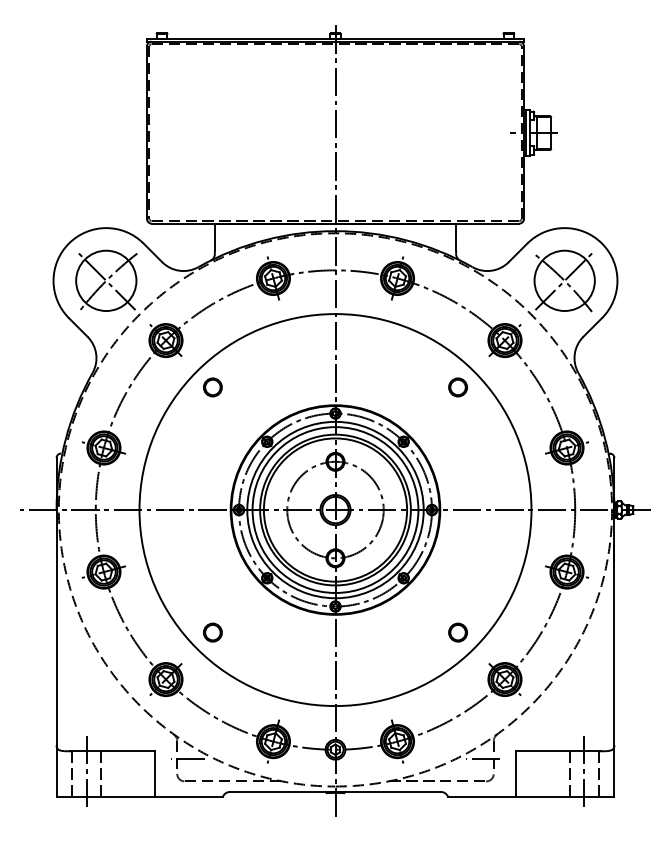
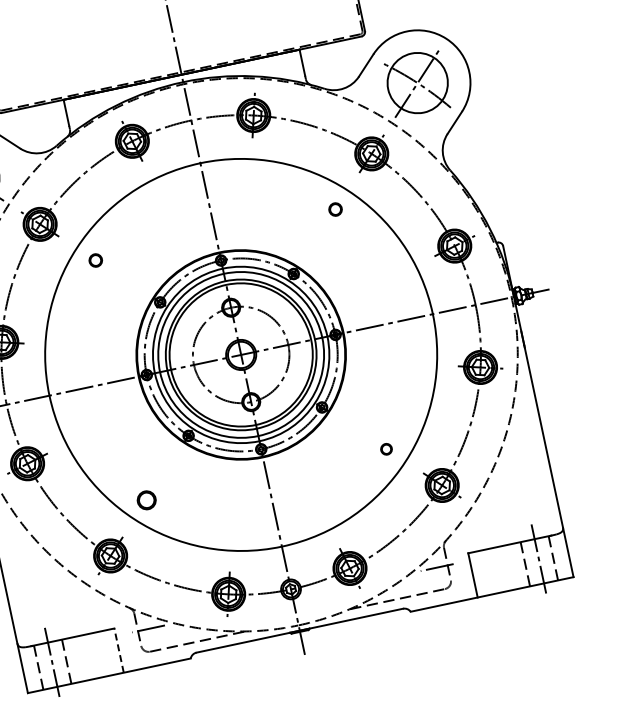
circle: (212, 387) -> (95, 260), size x0.7
circle: (457, 387) -> (335, 209), size x0.7
circle: (457, 632) -> (385, 449), size x0.6
line: (154, 773) -> (118, 650), solid -> dashed

